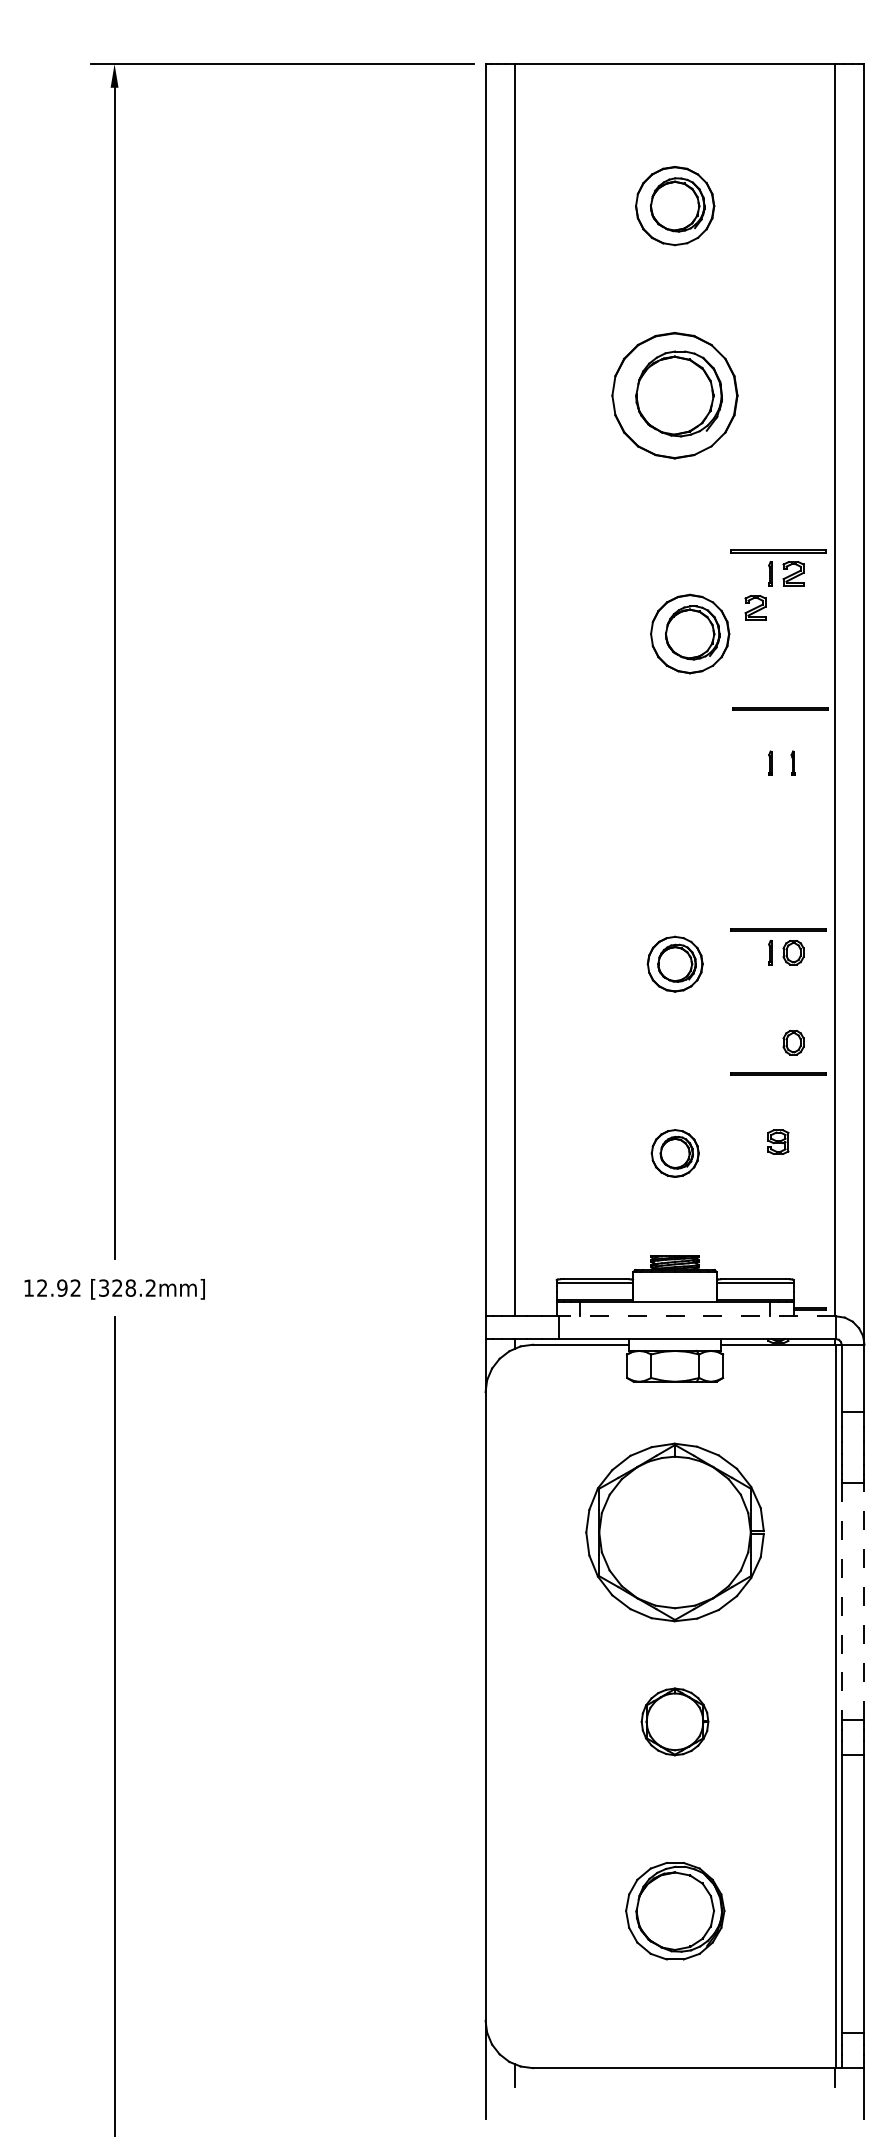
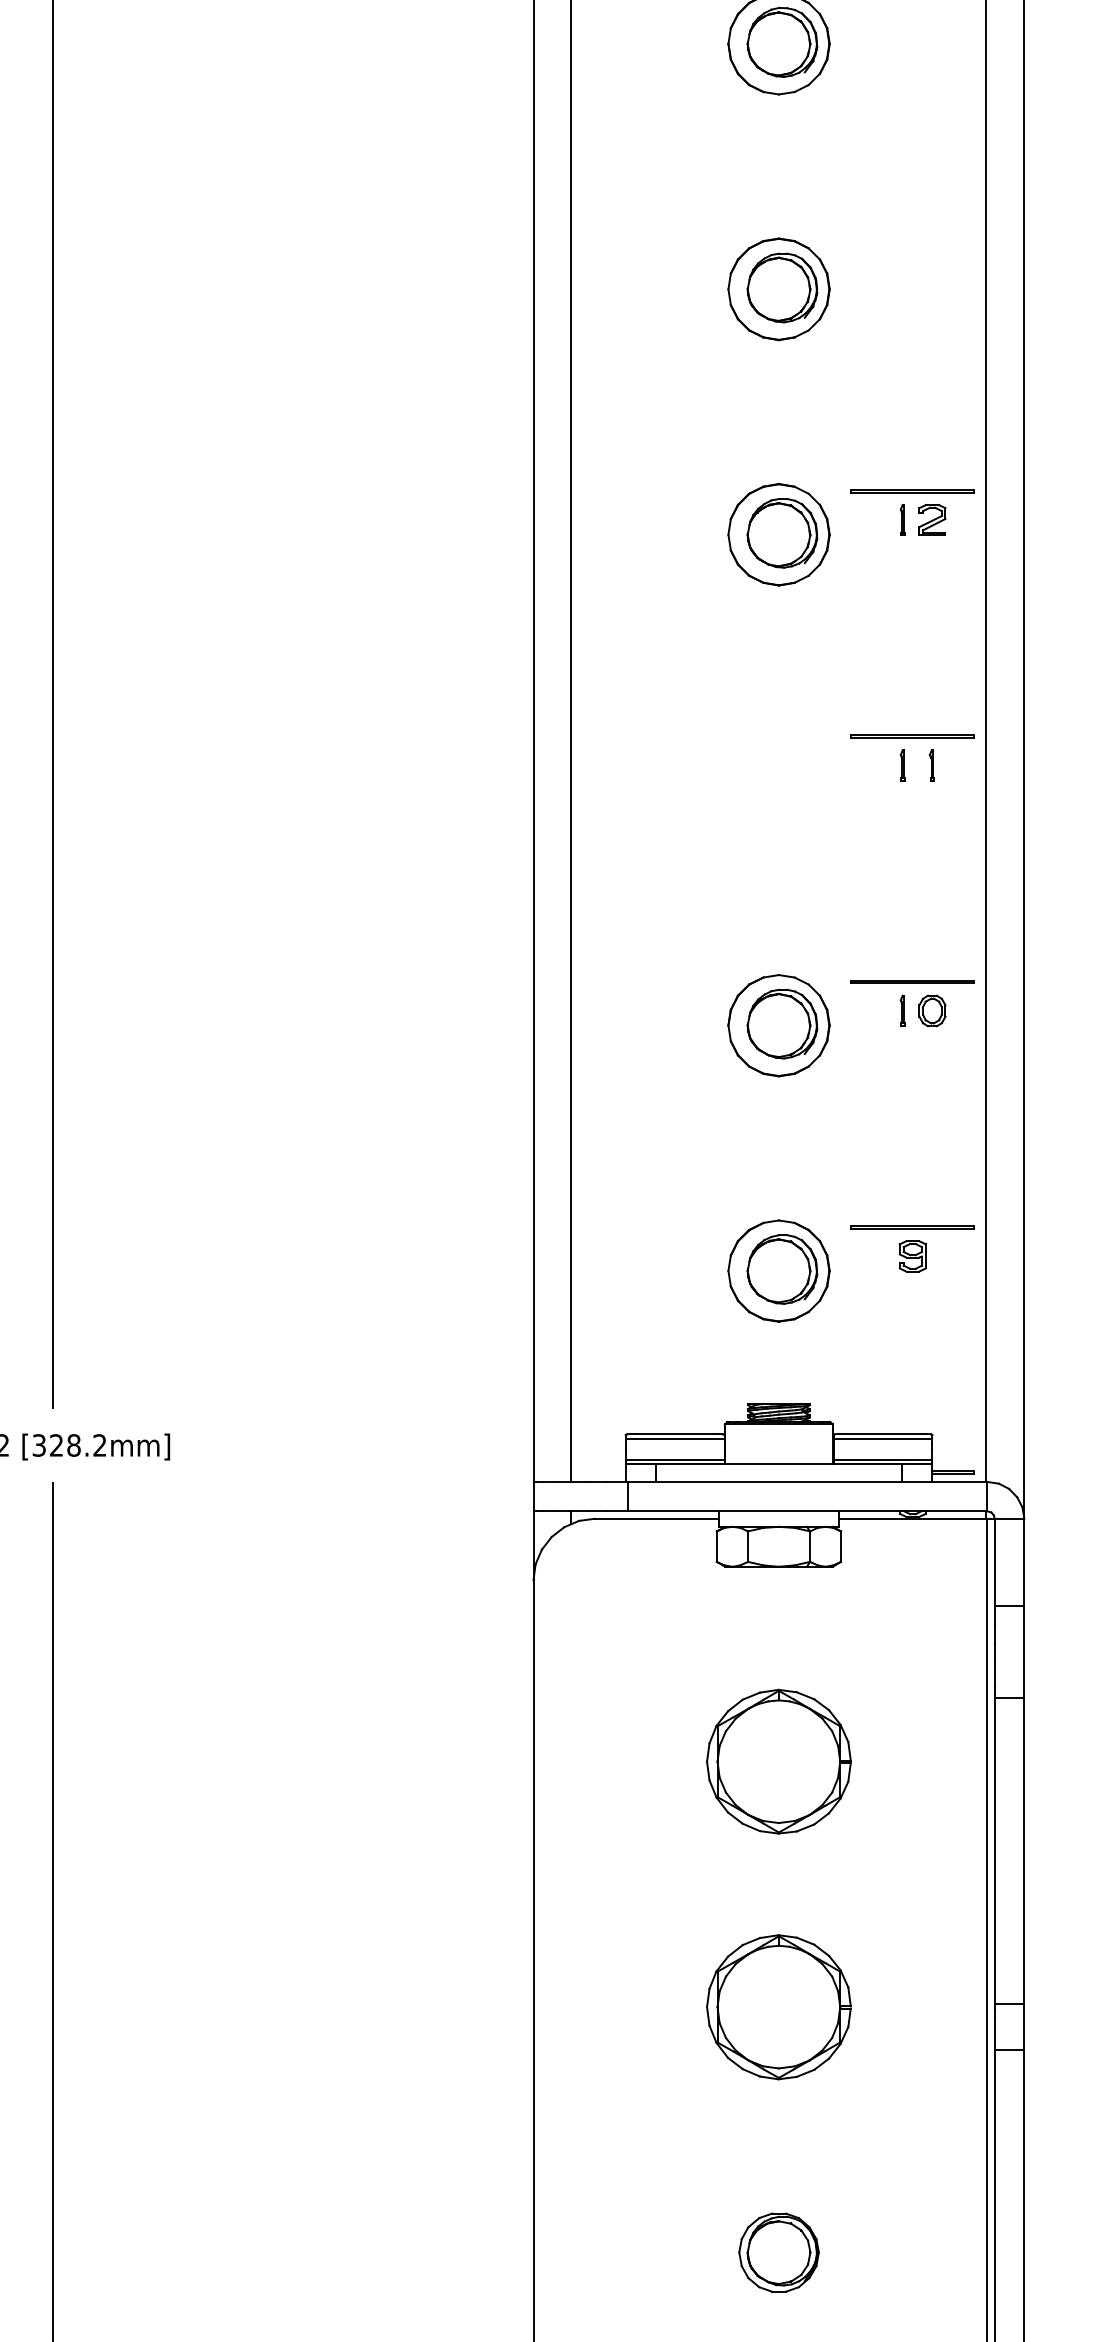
part: (675, 395) -> (779, 289), size x0.62
part: (755, 607) -> (883, 563), removed
part: (690, 633) -> (779, 534), moved
line: (780, 708) -> (912, 736), moved
part: (675, 964) -> (779, 1026), size x1.43
part: (793, 1042) -> (932, 1127), removed
line: (778, 1073) -> (912, 1227), moved
part: (675, 1153) -> (779, 1271), size x1.67
line: (697, 1316) -> (808, 1482), dashed -> solid
part: (674, 1531) -> (778, 1760), size x0.62
line: (864, 1600) -> (1024, 1850), dashed -> solid
line: (841, 1601) -> (994, 1851), dashed -> solid
part: (674, 1721) -> (778, 2006), size x1.67
part: (674, 1911) -> (778, 2252), size x0.62

